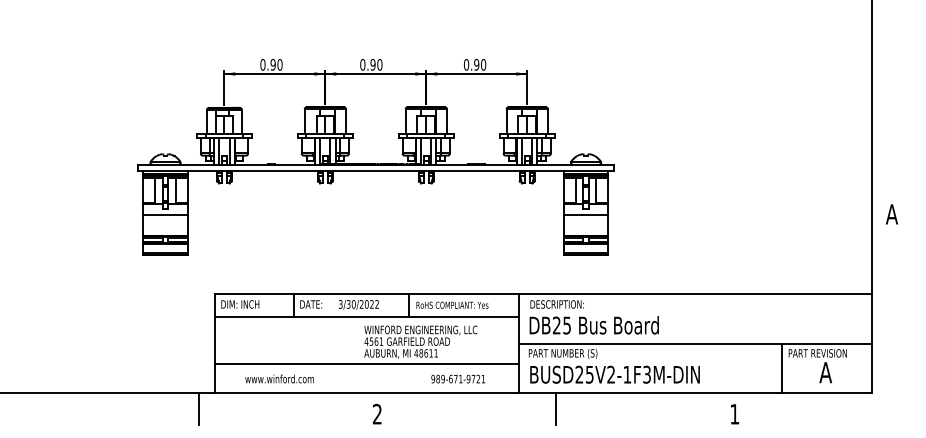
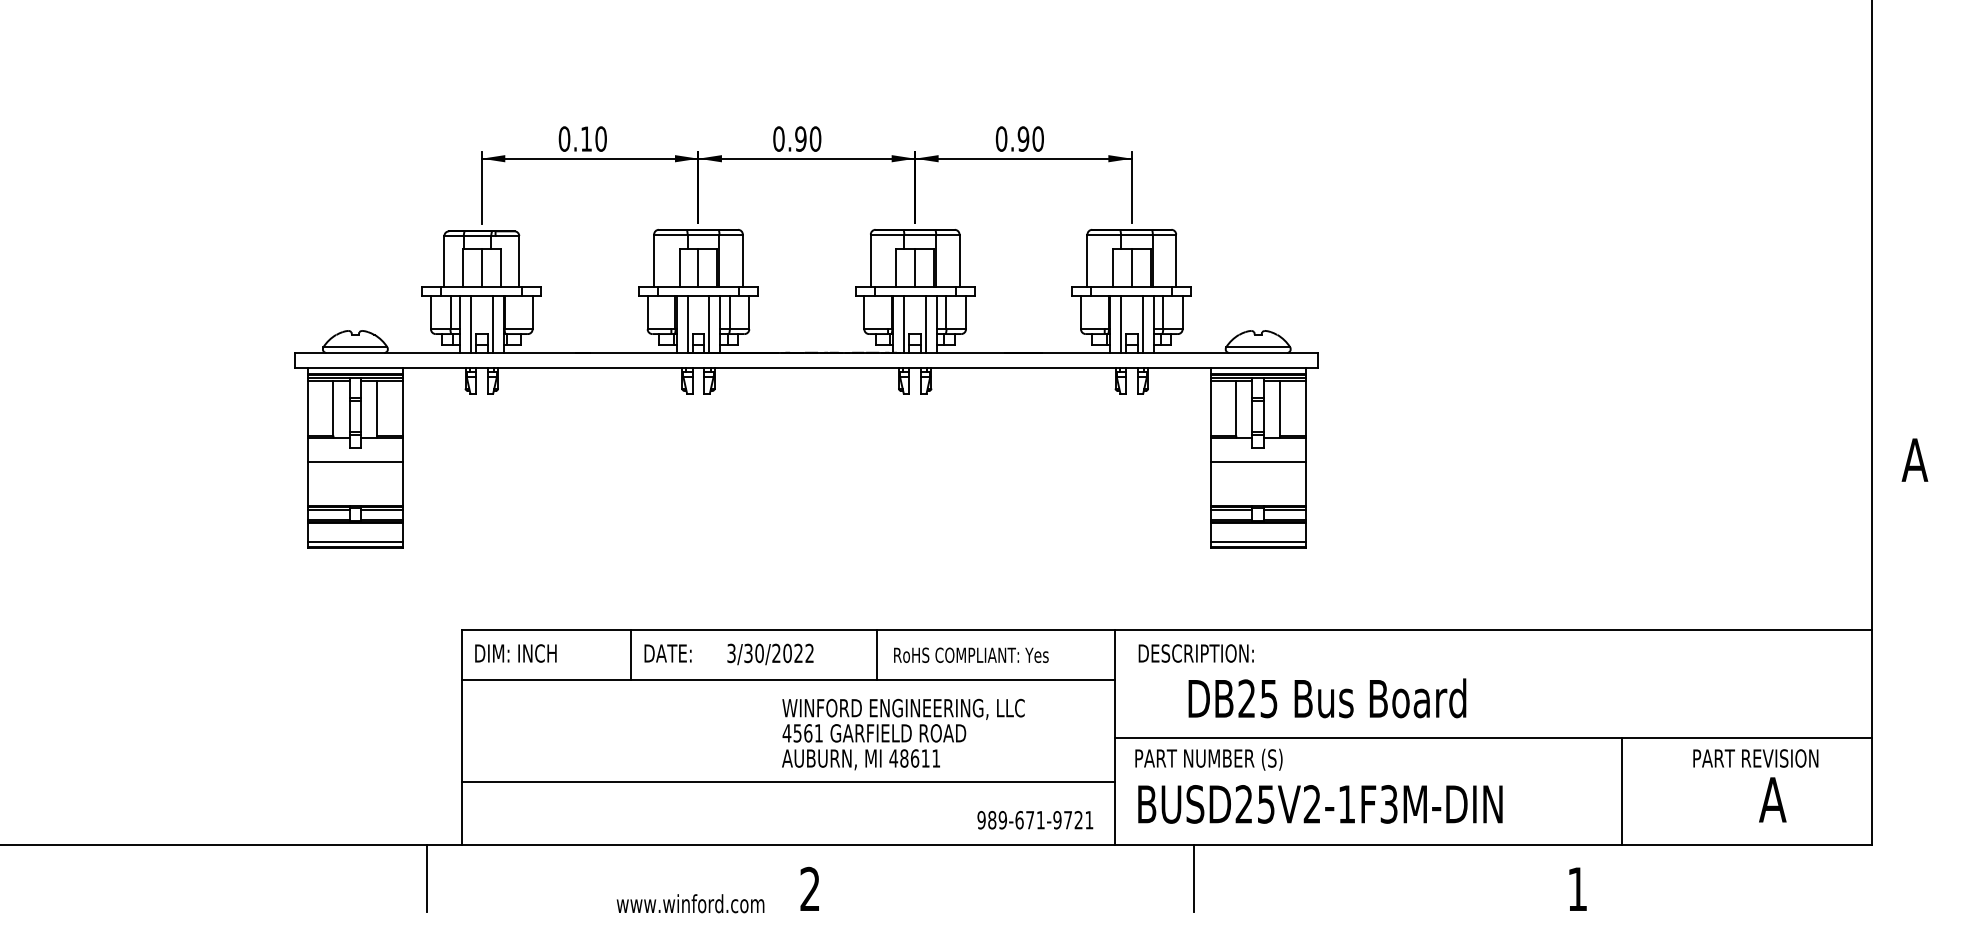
text: (272, 64) -> (585, 138), 0.90 -> 0.10
text: (593, 325) -> (1325, 698), moved
line: (782, 368) -> (1621, 790), moved
text: (279, 378) -> (690, 902), moved
text: (458, 378) -> (1035, 818), moved

